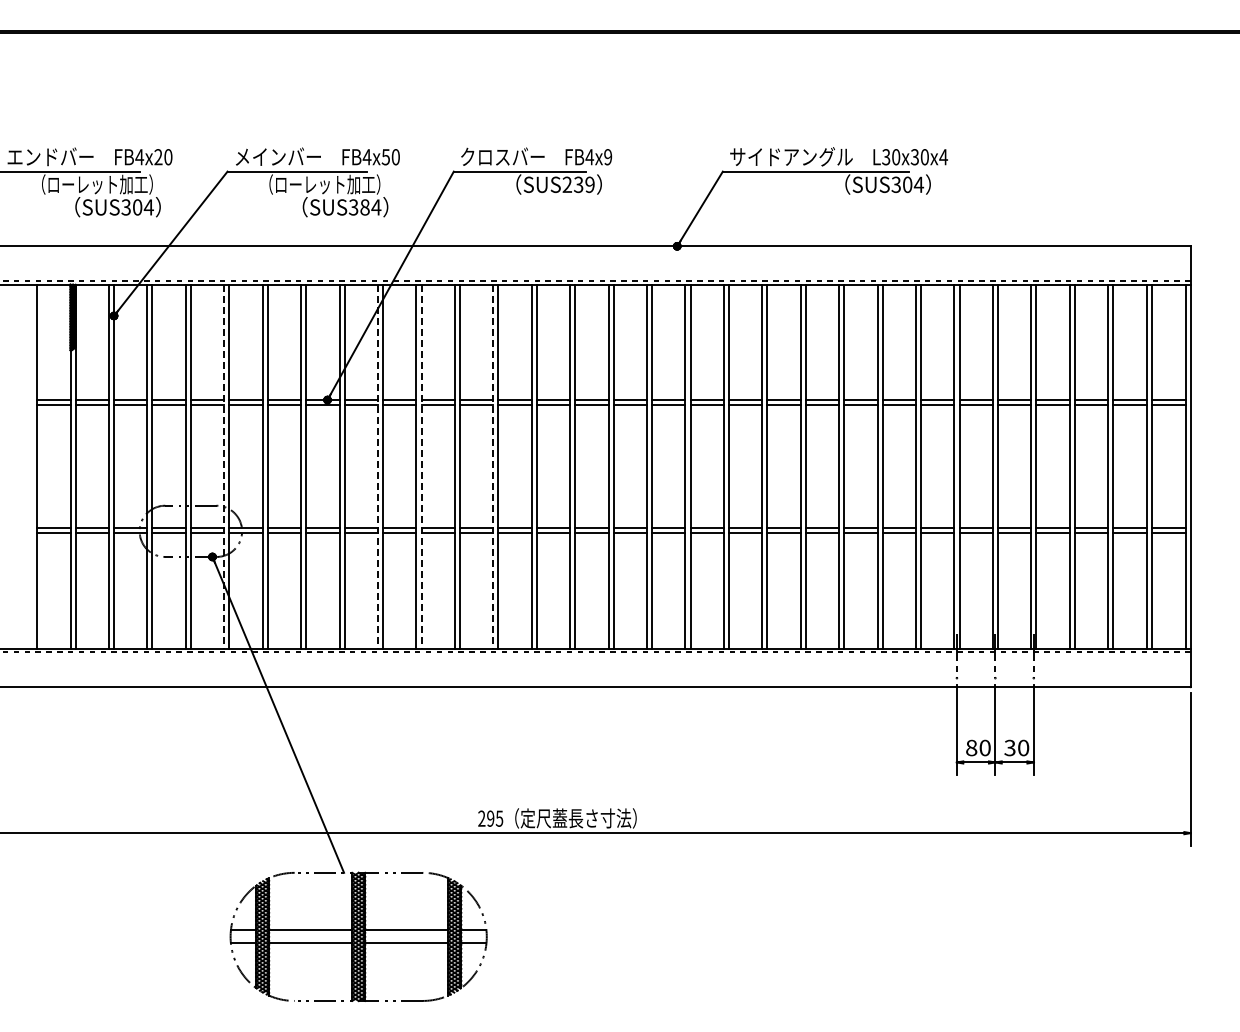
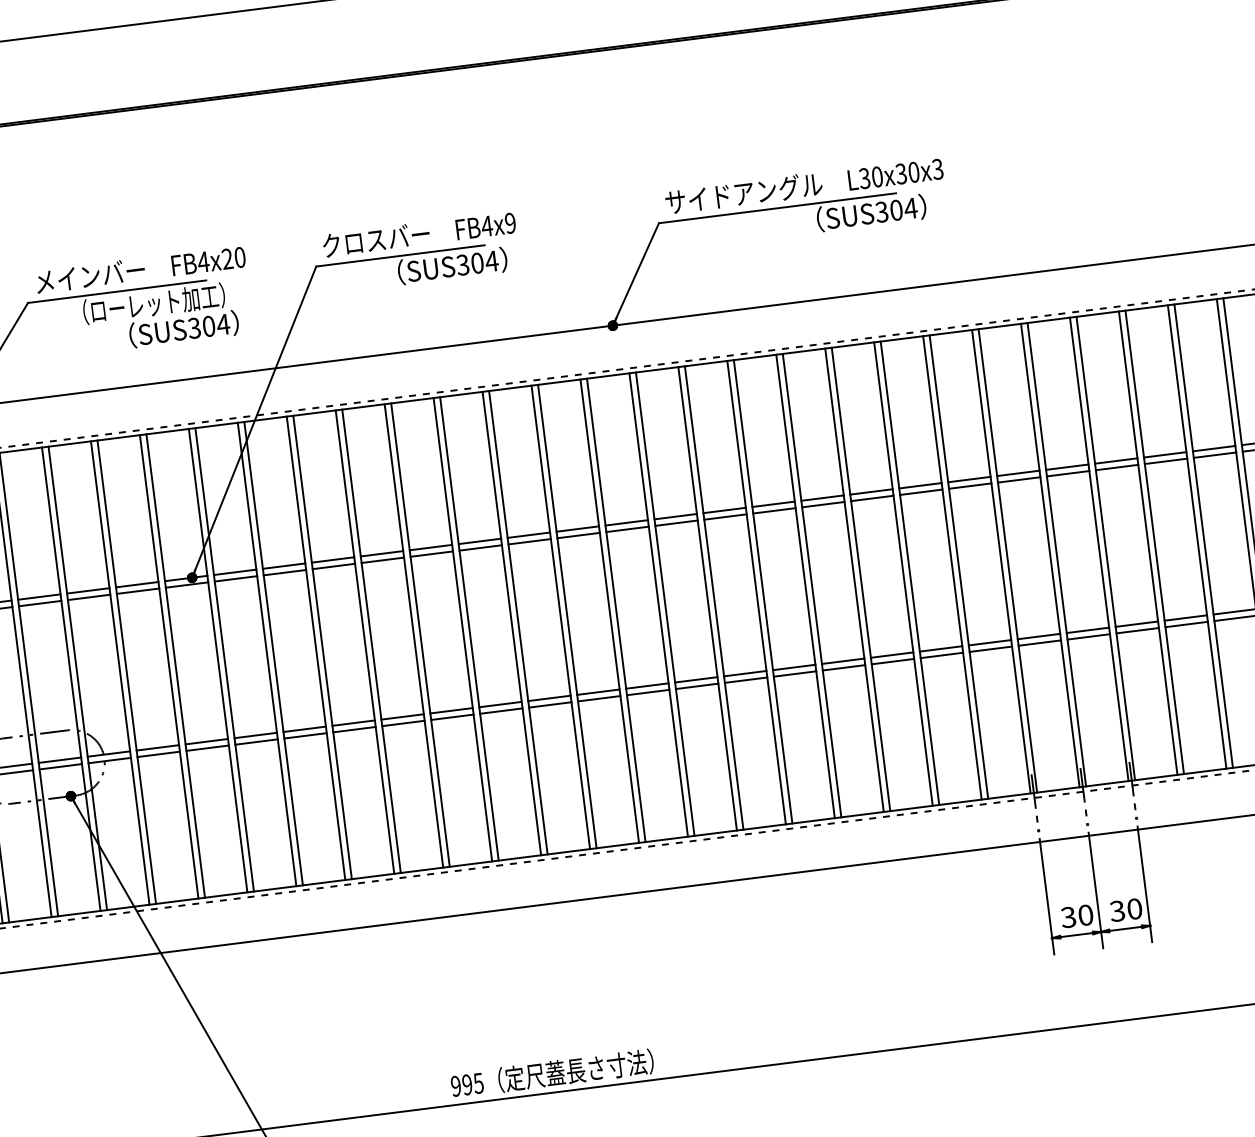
text: (385, 157) -> (226, 259), FB4x50 -> FB4x20
text: (943, 157) -> (937, 169), L30x30x4 -> L30x30x3
text: (578, 184) -> (477, 262), SUS239 -> SUS304
text: (364, 207) -> (208, 326), SUS384 -> SUS304
line: (224, 466) -> (71, 679), dashed -> solid
line: (377, 466) -> (266, 654), dashed -> solid
line: (421, 466) -> (322, 647), dashed -> solid
line: (493, 466) -> (414, 635), dashed -> solid
text: (971, 747) -> (1068, 916), 80 -> 30
text: (481, 818) -> (455, 1086), 295 -> 995

